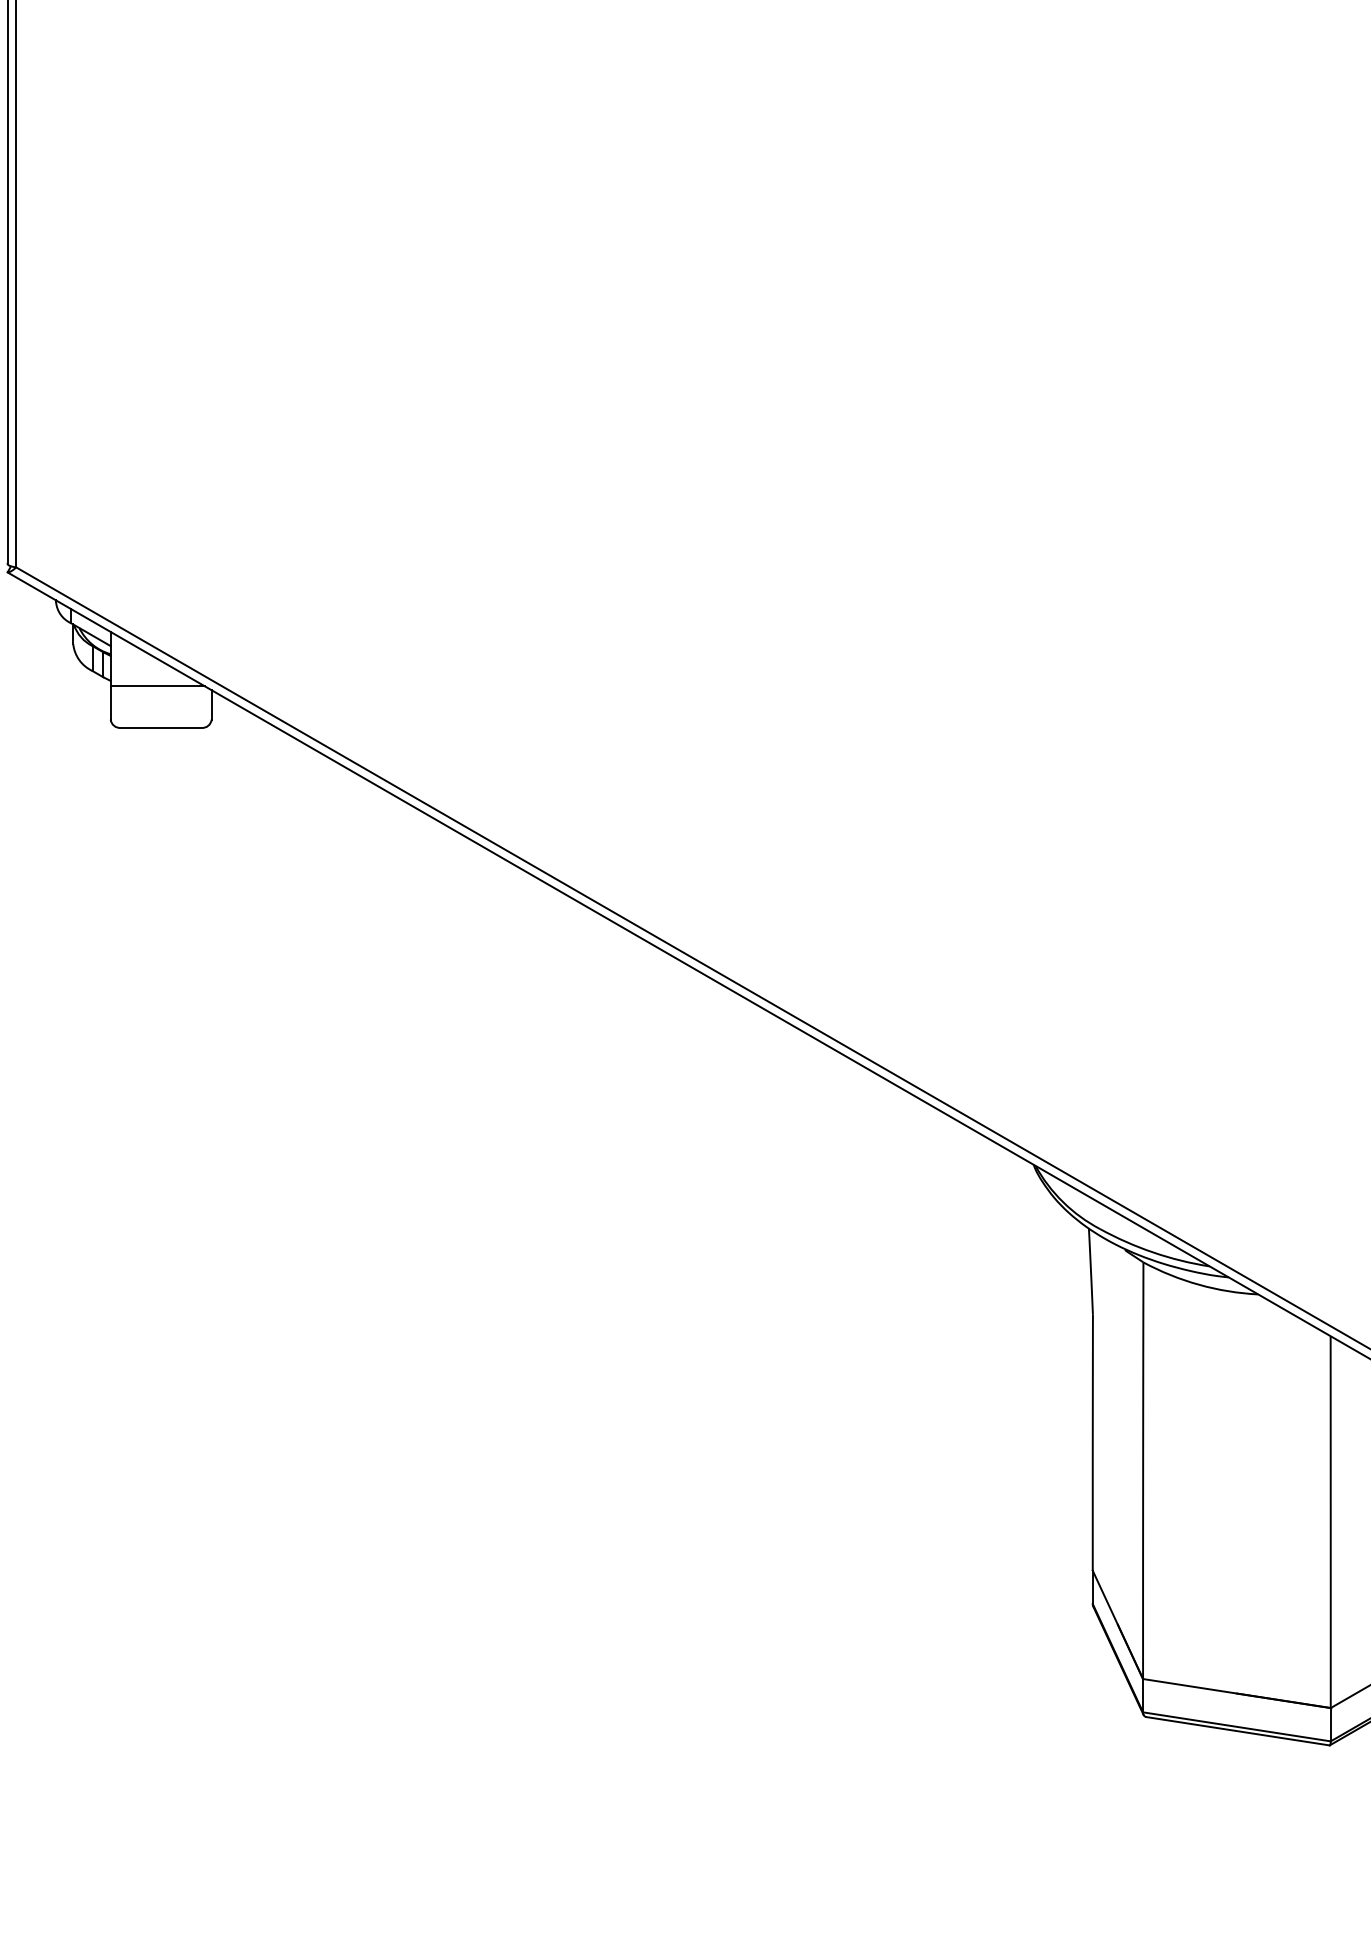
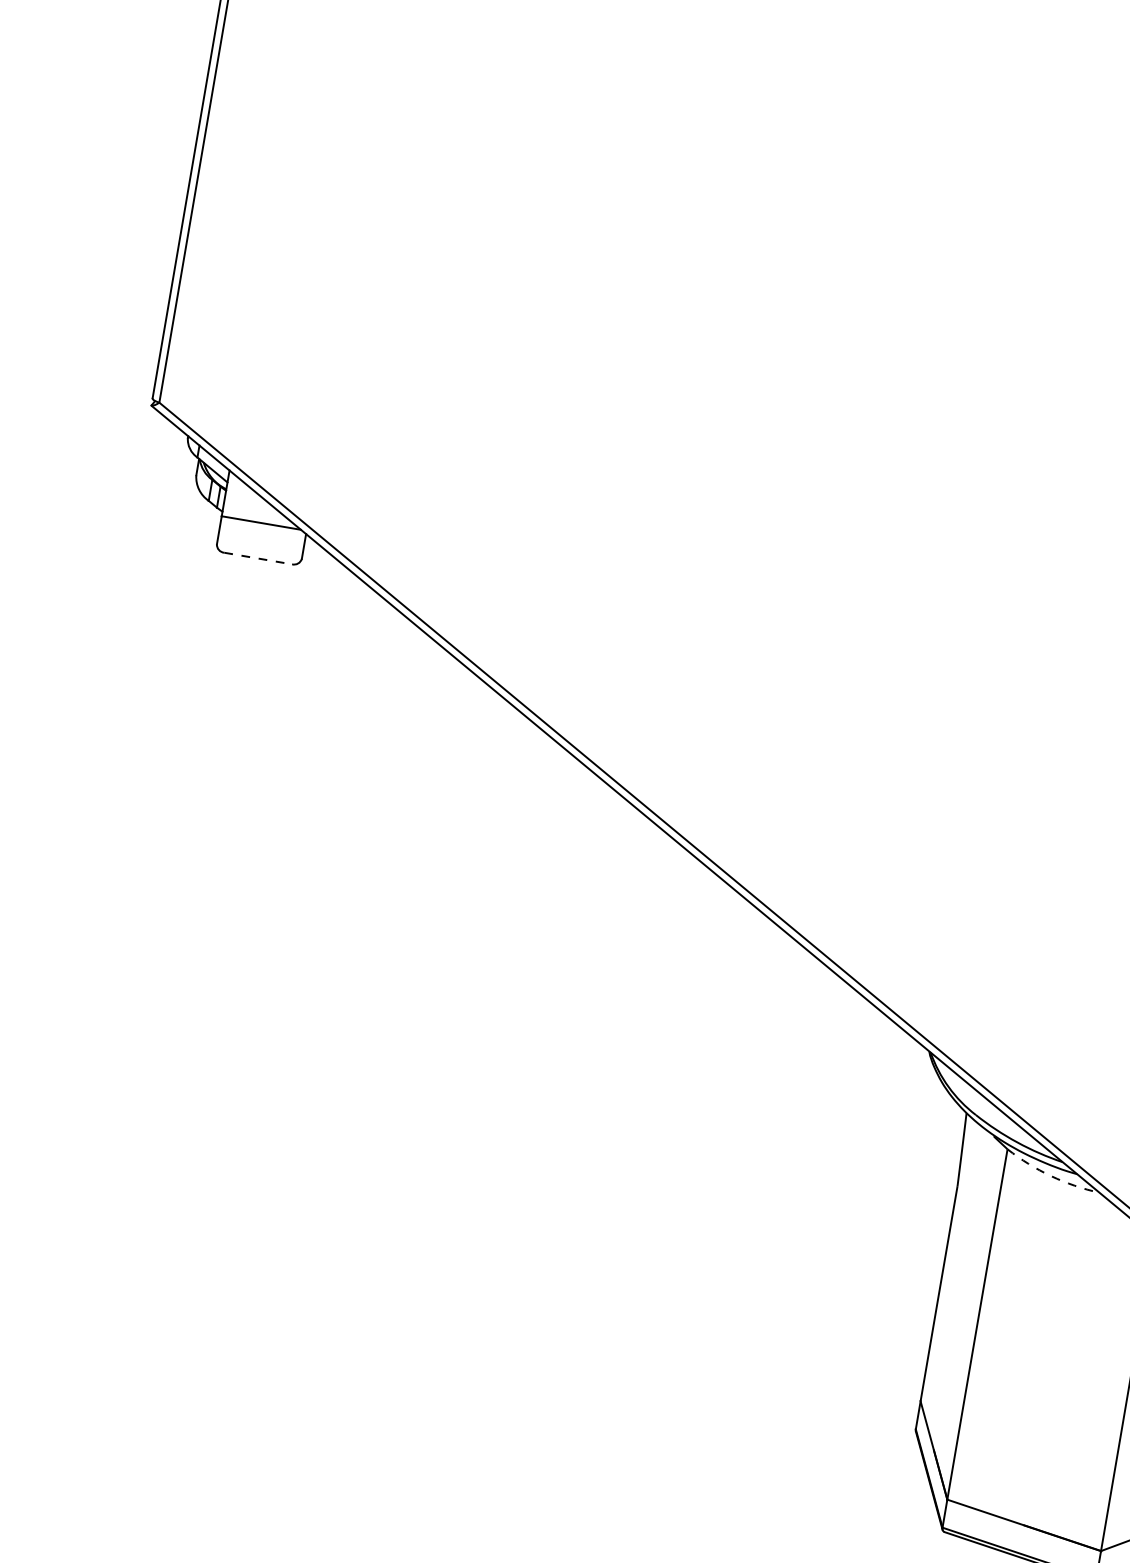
line: (161, 727) -> (258, 558), solid -> dashed
arc: (1199, 1284) -> (1051, 1175), solid -> dashed

